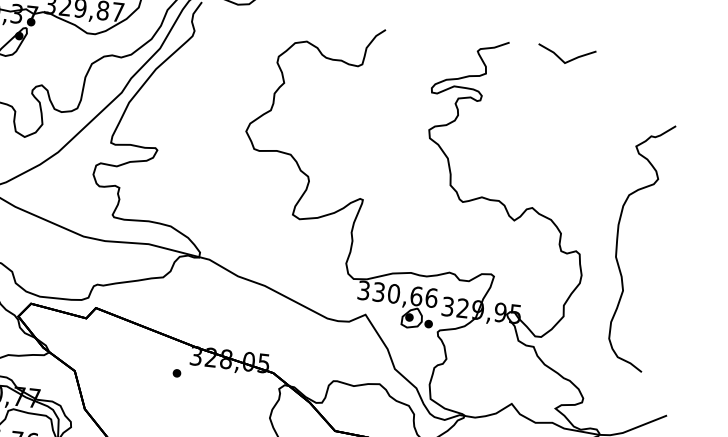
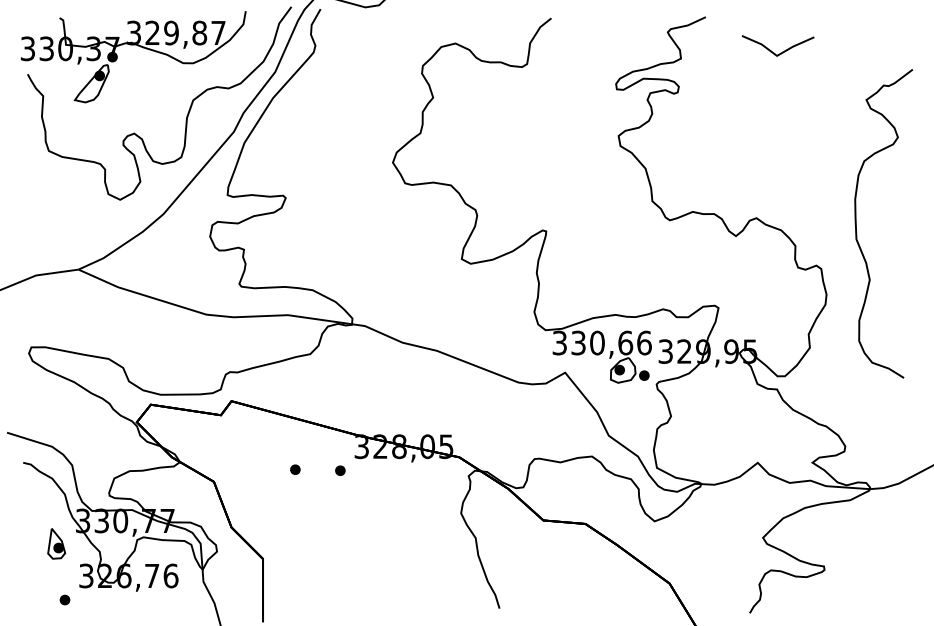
line: (563, 60) -> (774, 52), moved
curve: (617, 244) -> (856, 223), moved
part: (141, 368) -> (295, 469), added

